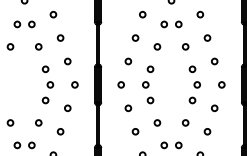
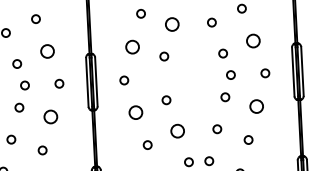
circle: (157, 46) -> (172, 24), size x1.6
circle: (67, 61) -> (47, 51), size x1.6
circle: (128, 61) -> (132, 47), size x1.6
circle: (214, 61) -> (253, 41), size x1.6
circle: (145, 84) -> (158, 78), removed
circle: (67, 108) -> (50, 117), size x1.6
circle: (128, 108) -> (136, 113), size x1.6
circle: (214, 108) -> (256, 106), size x1.6
circle: (157, 122) -> (177, 130), size x1.6

